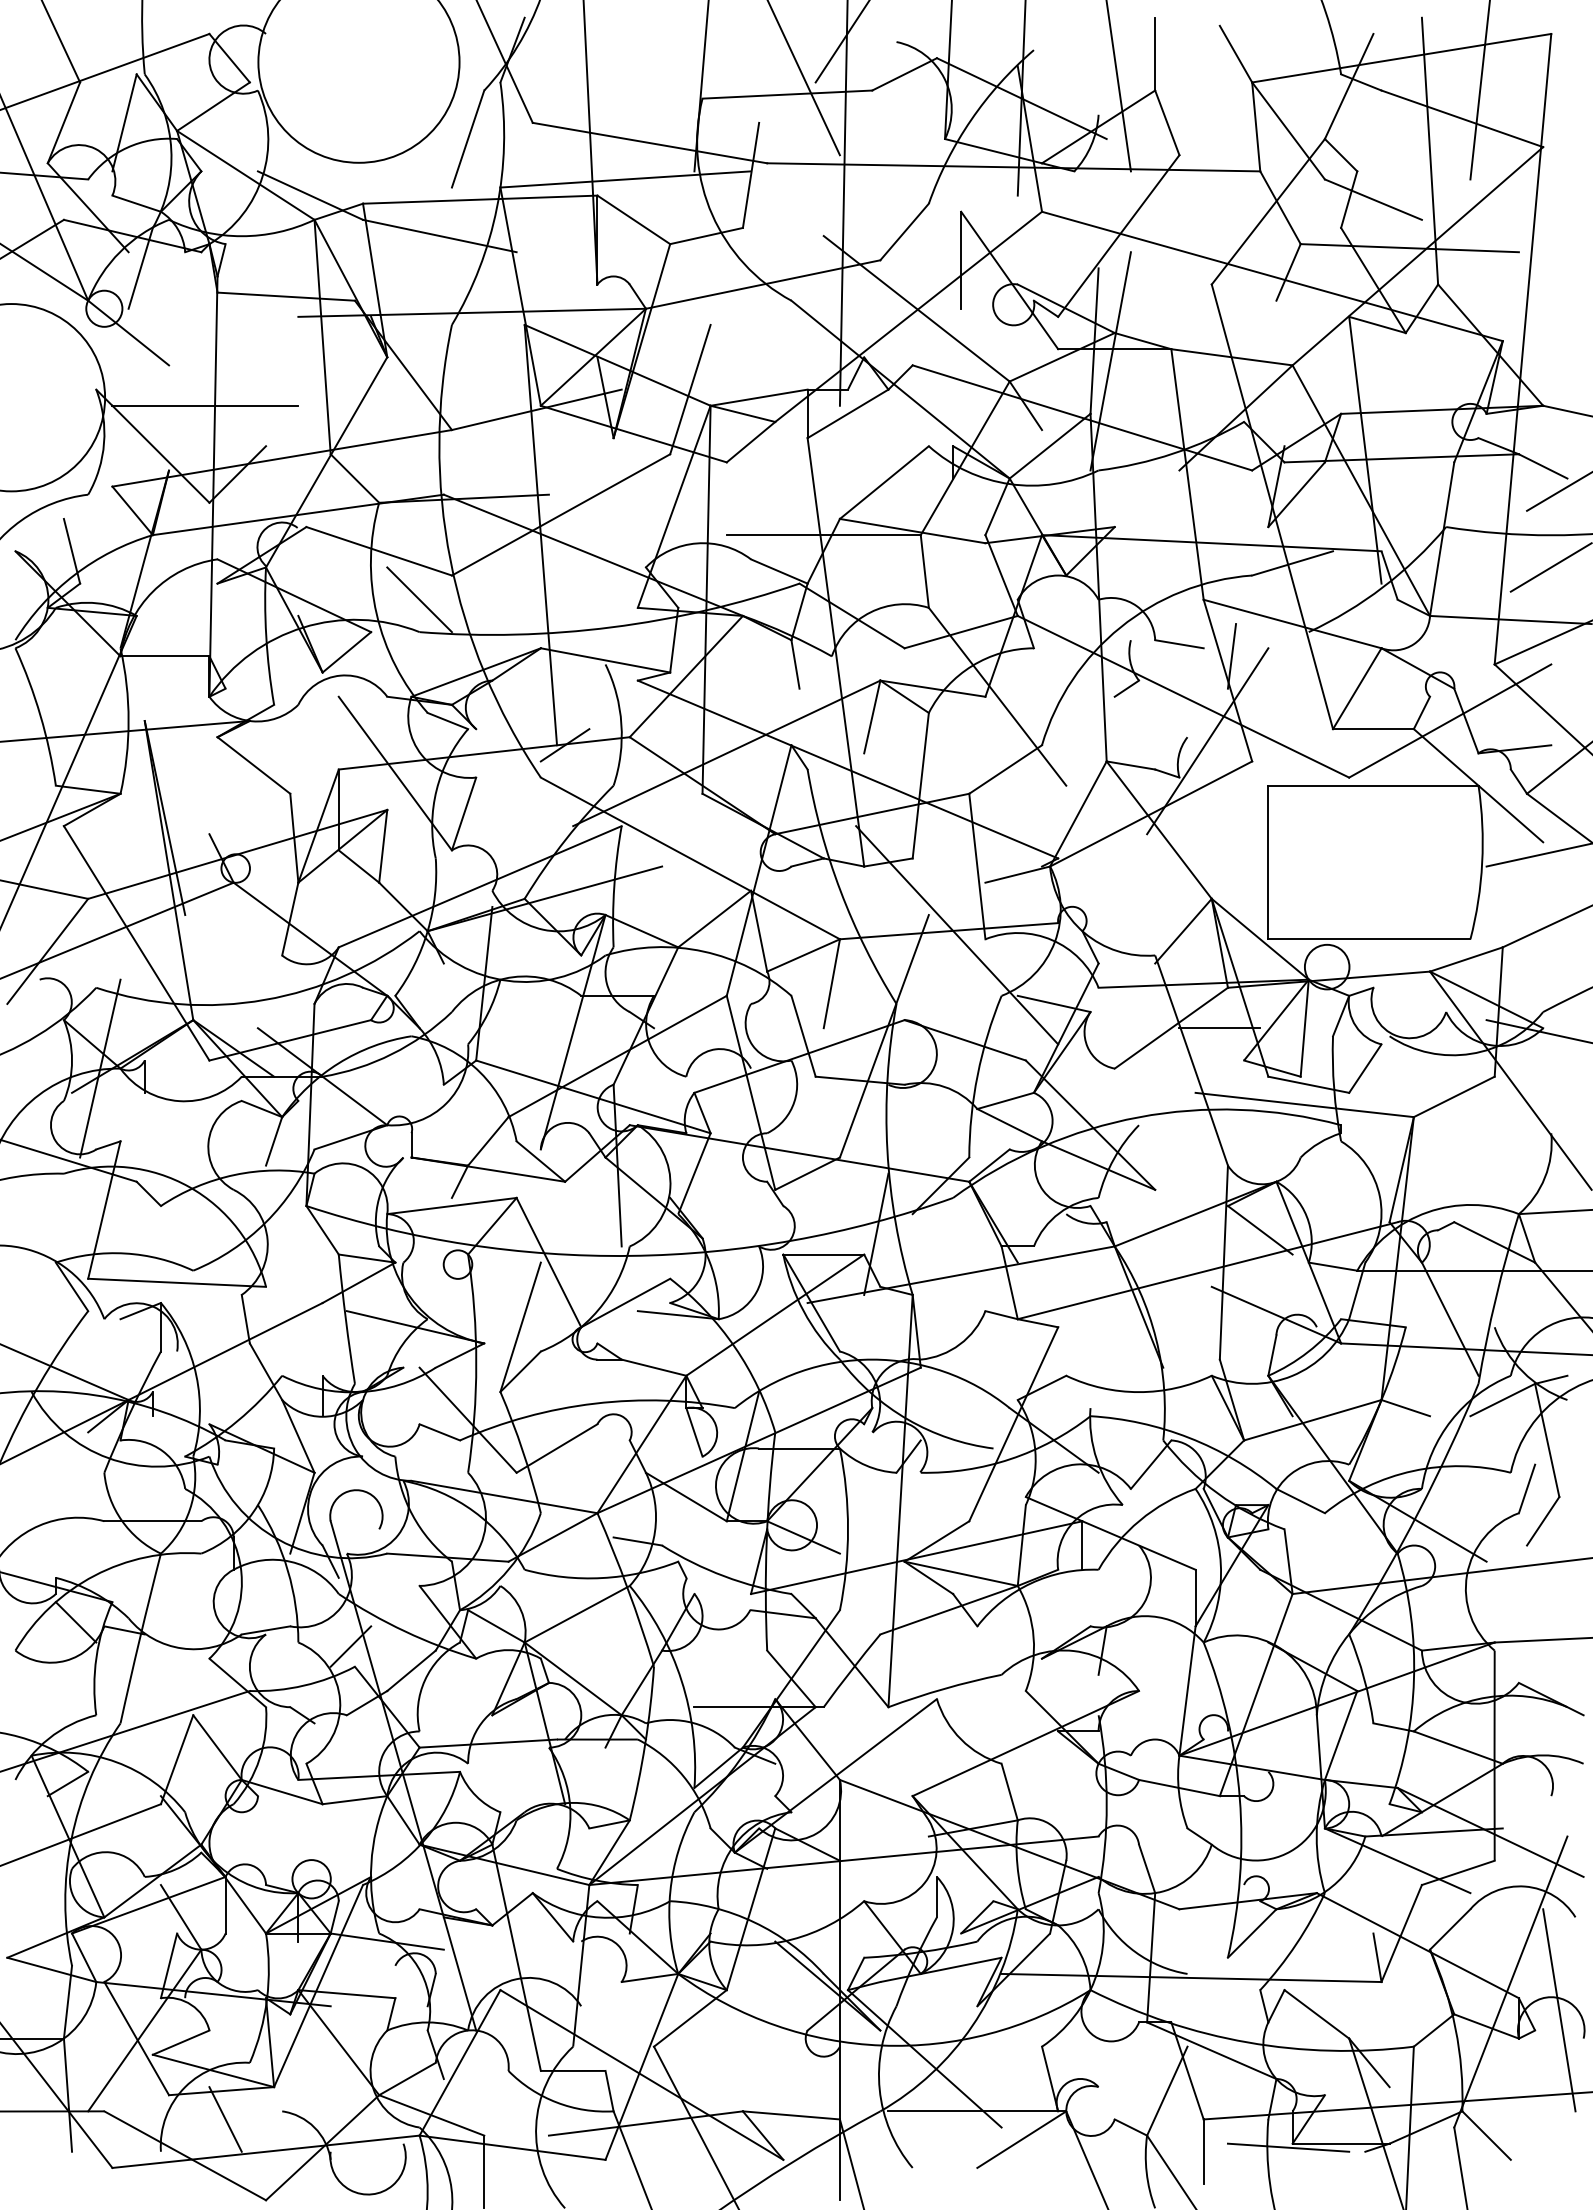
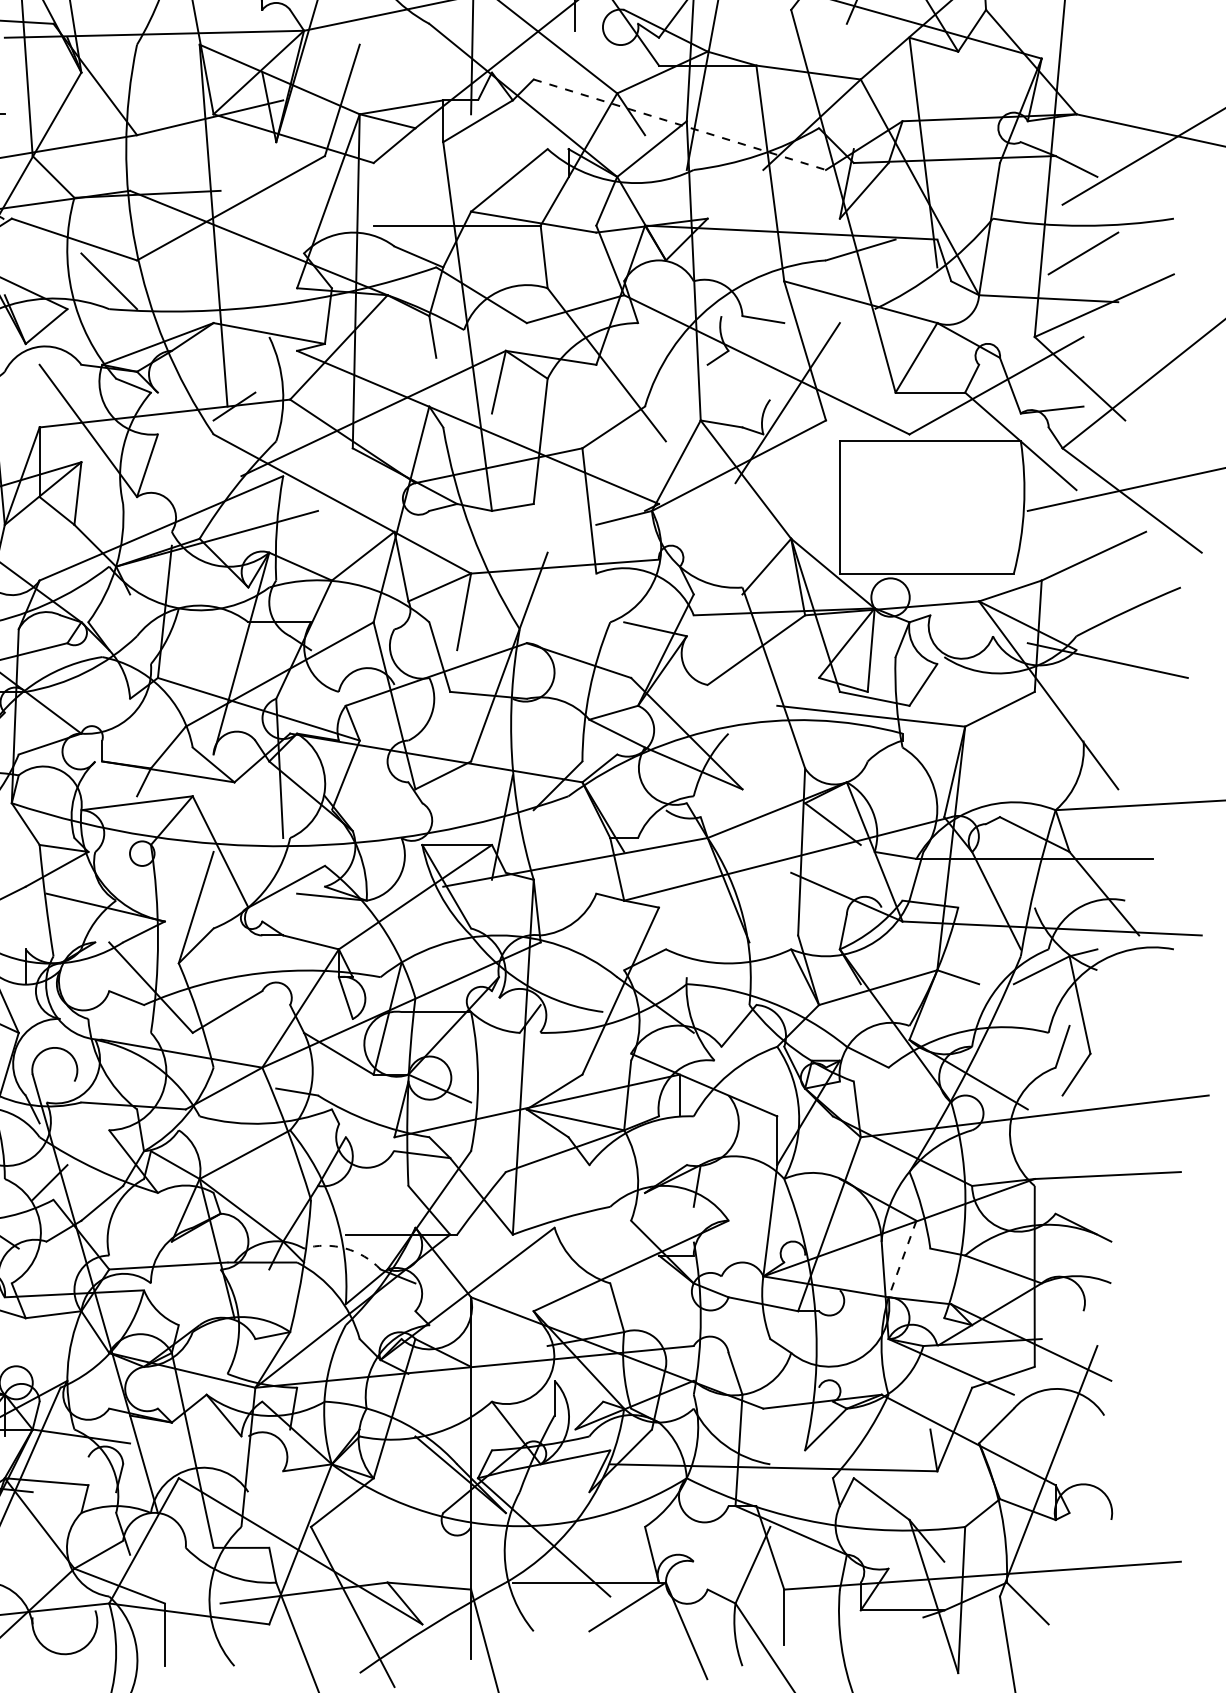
line: (1082, 417) -> (679, 124), solid -> dashed
line: (1231, 656) -> (808, 330), removed
line: (957, 935) -> (572, 570), removed
line: (1219, 1028) -> (797, 650), removed
arc: (693, 1723) -> (345, 1248), solid -> dashed
line: (1340, 1735) -> (902, 1259), solid -> dashed
line: (1559, 2010) -> (1090, 1495), removed
line: (1288, 2147) -> (857, 1613), removed

